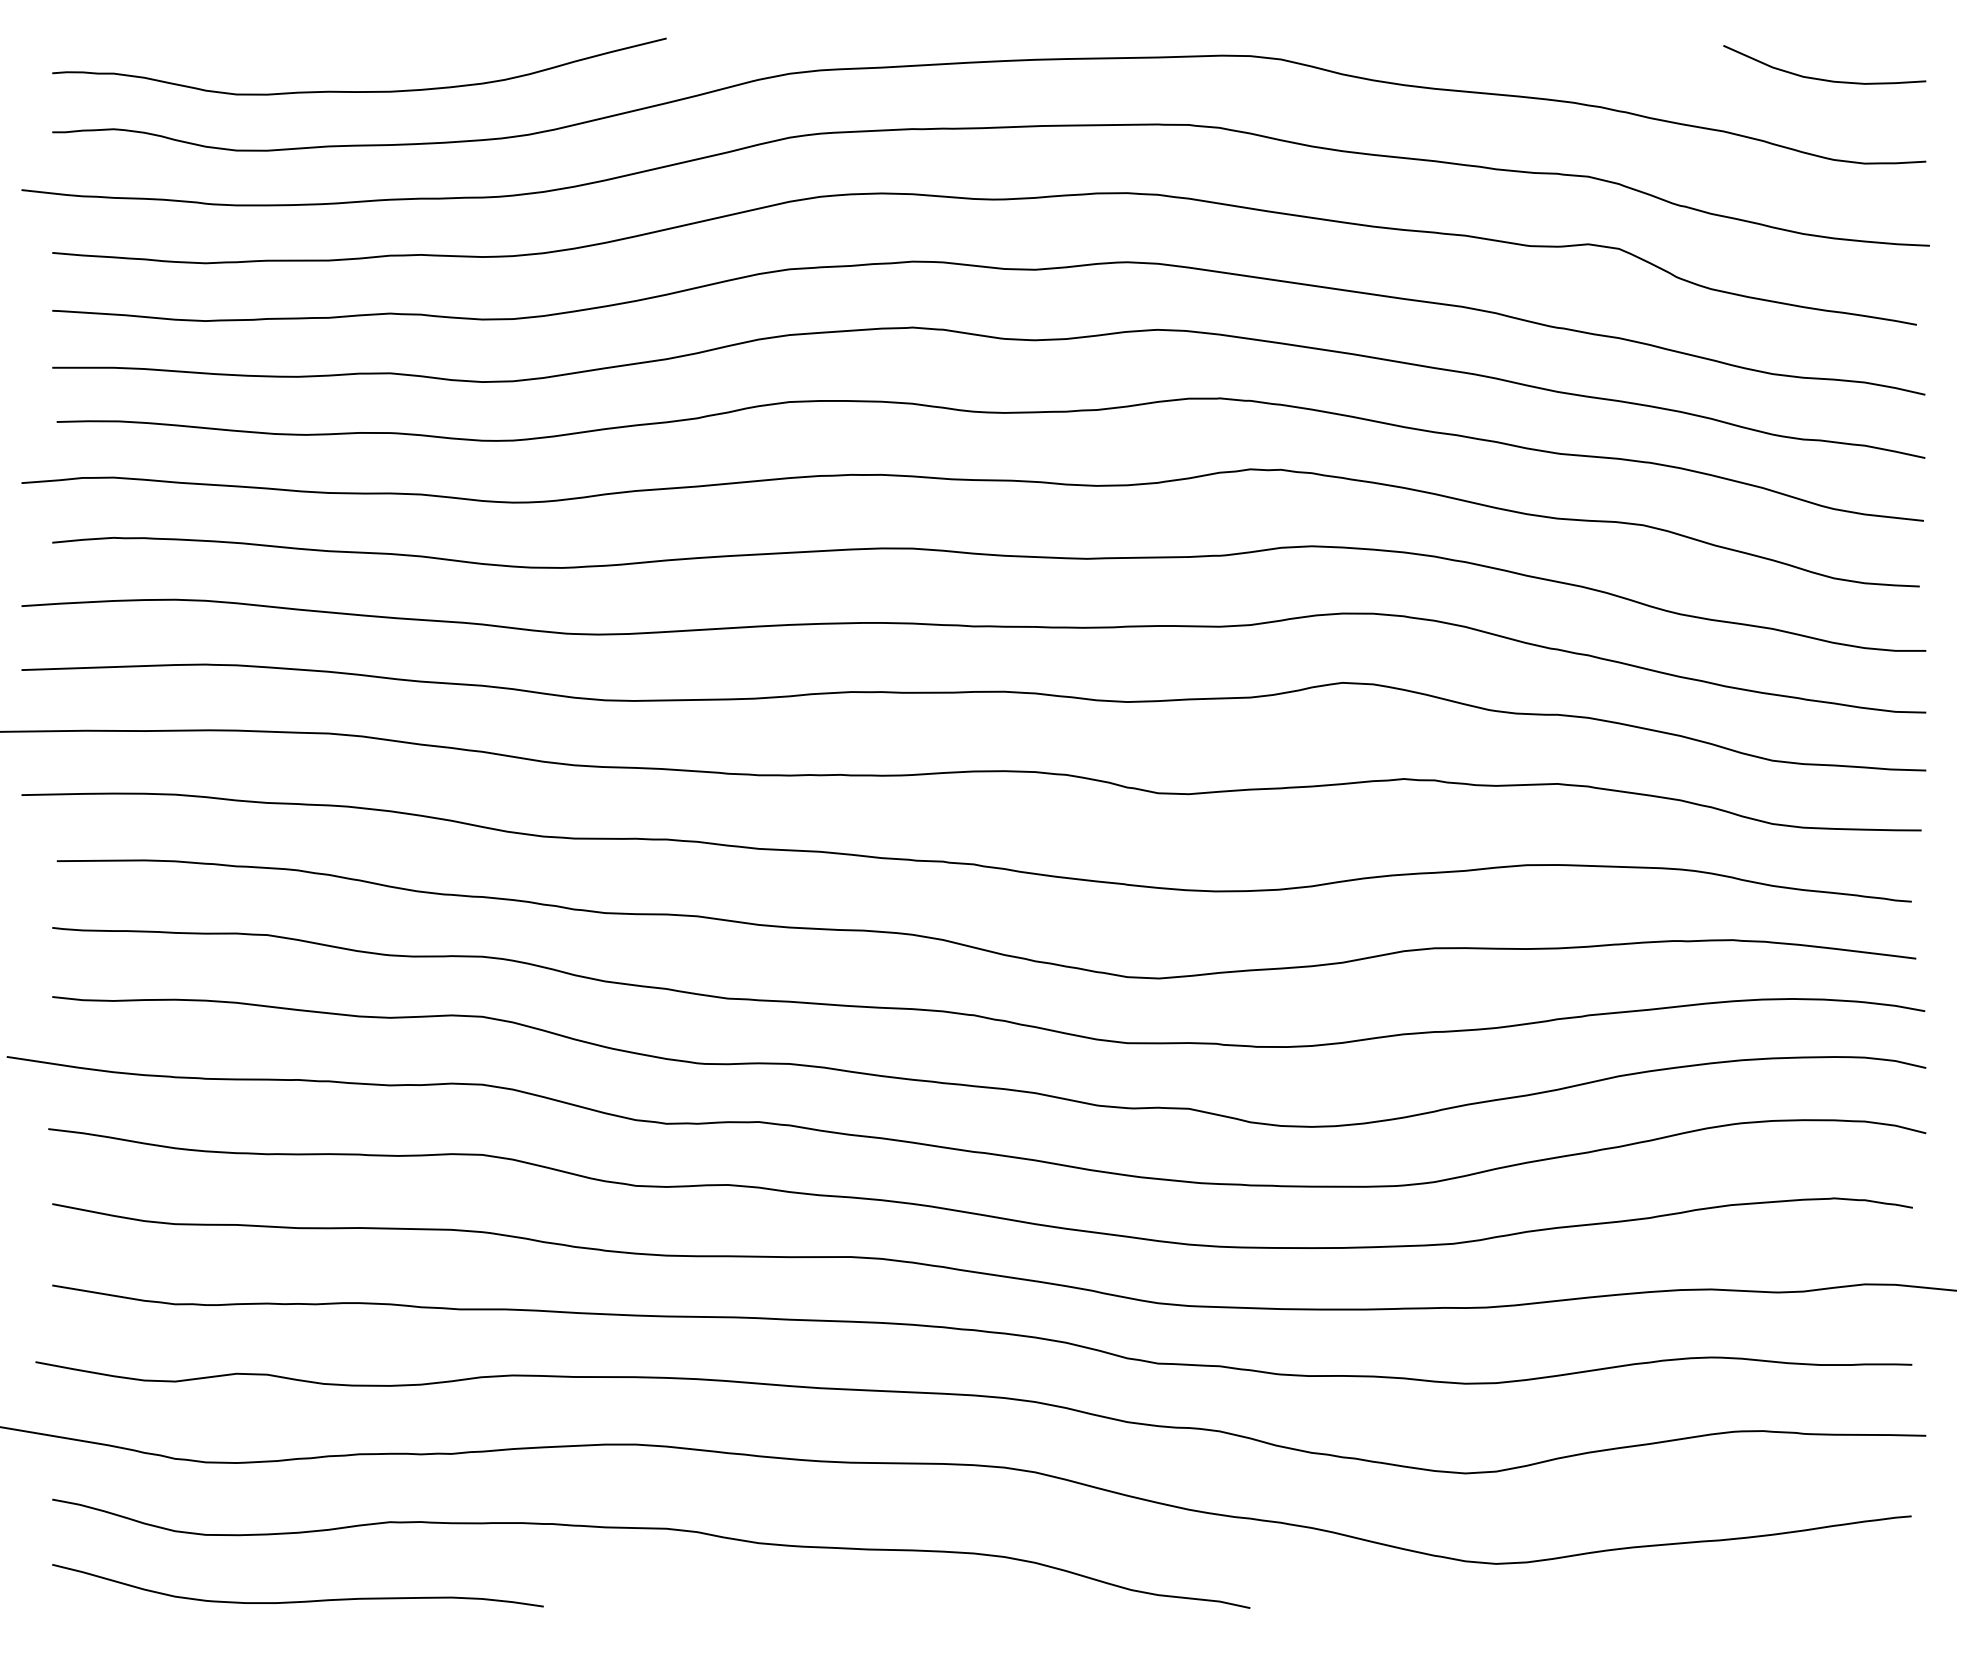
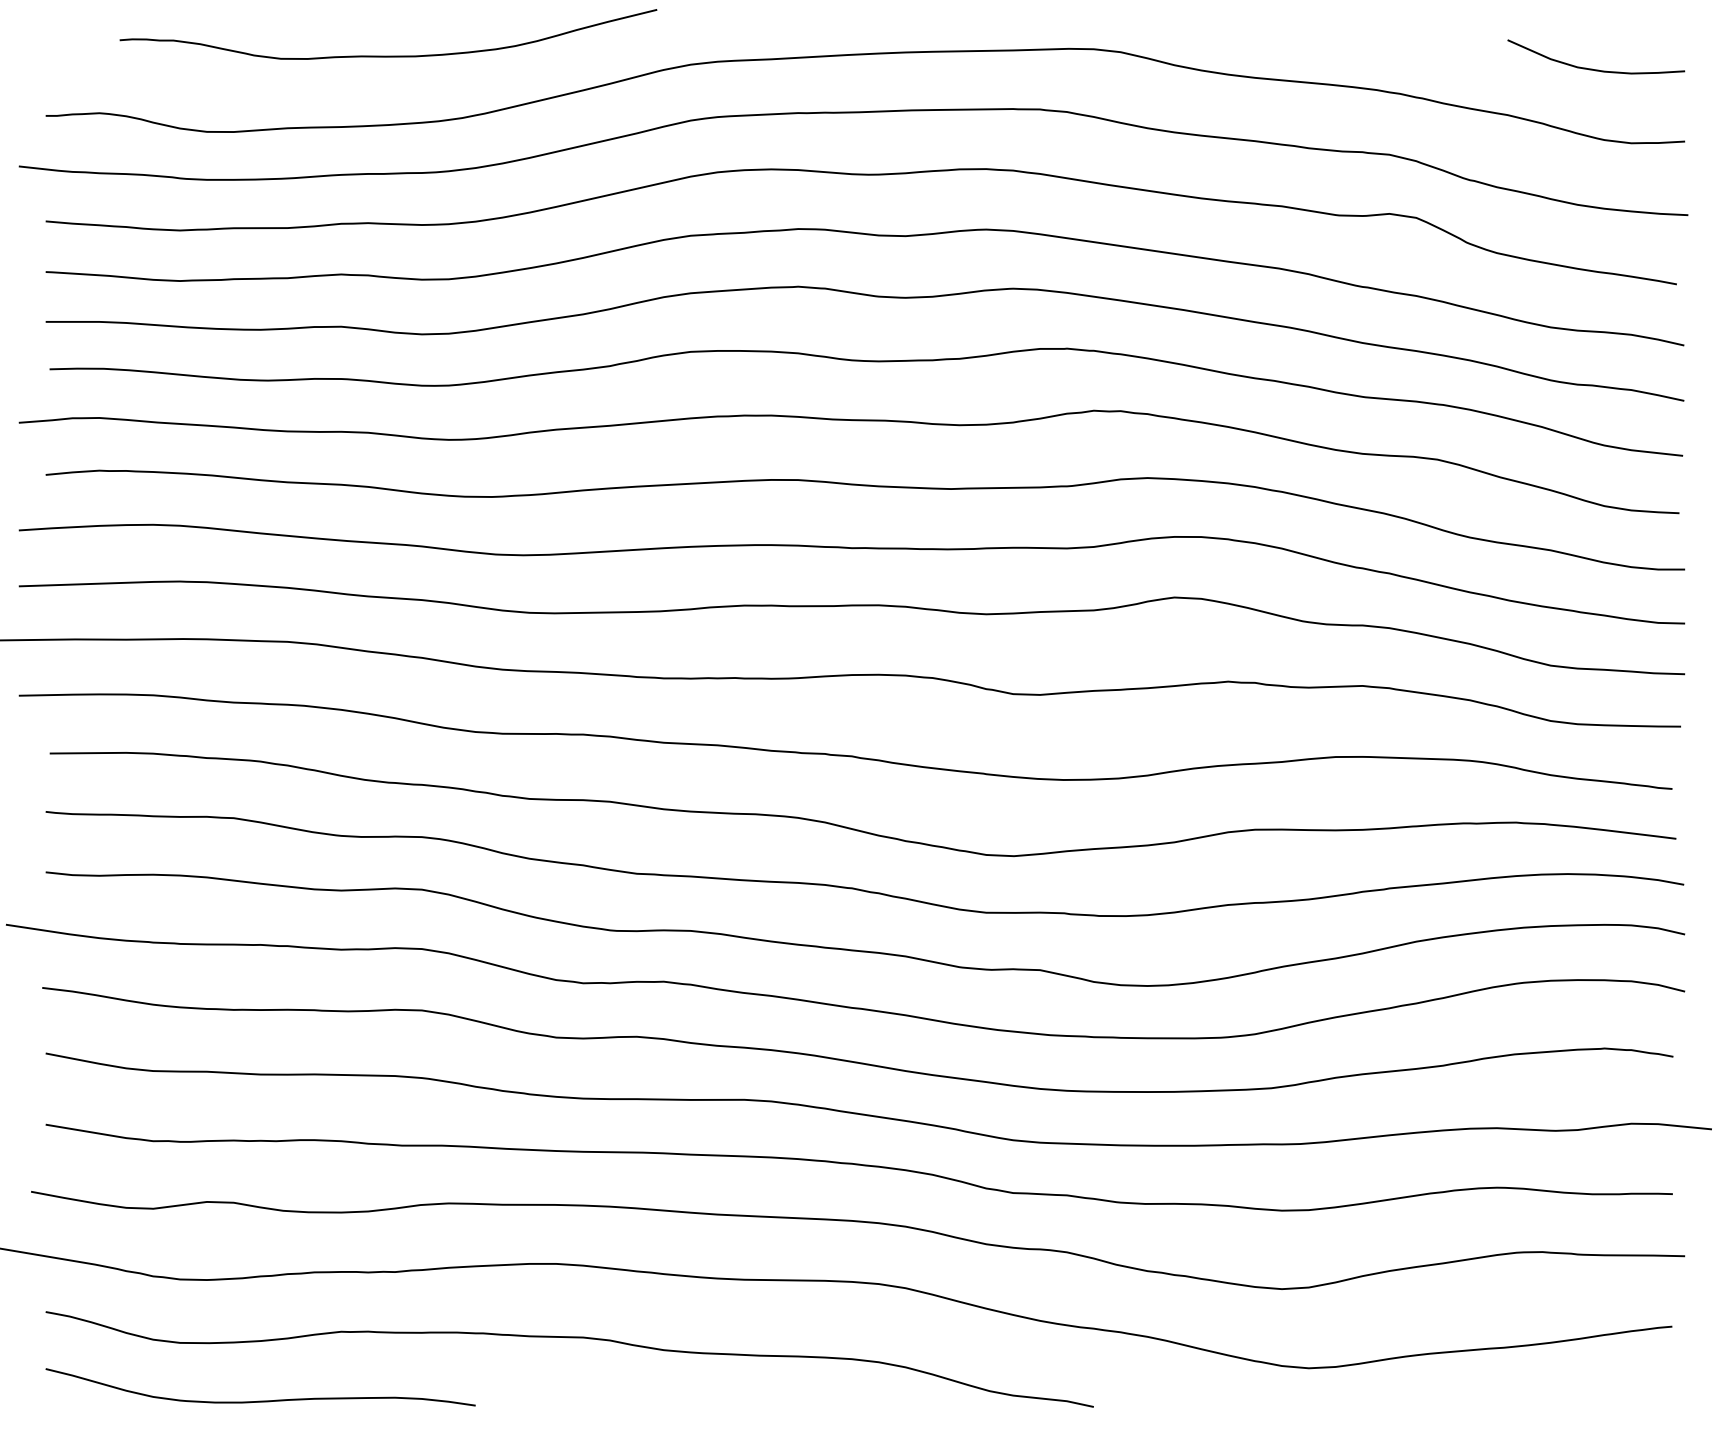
curve: (359, 90) -> (388, 55), moved

